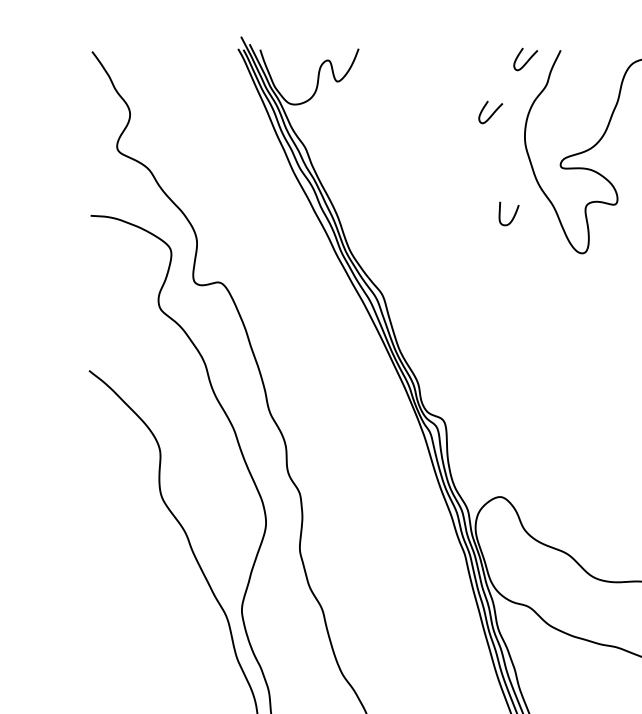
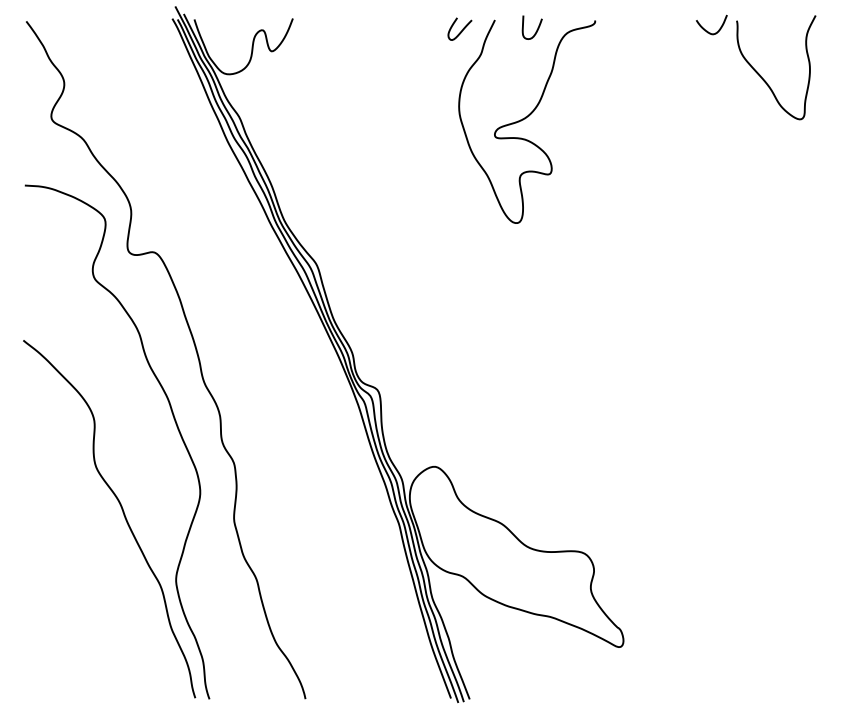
curve: (492, 113) -> (426, 83), removed
curve: (513, 215) -> (536, 29), moved

